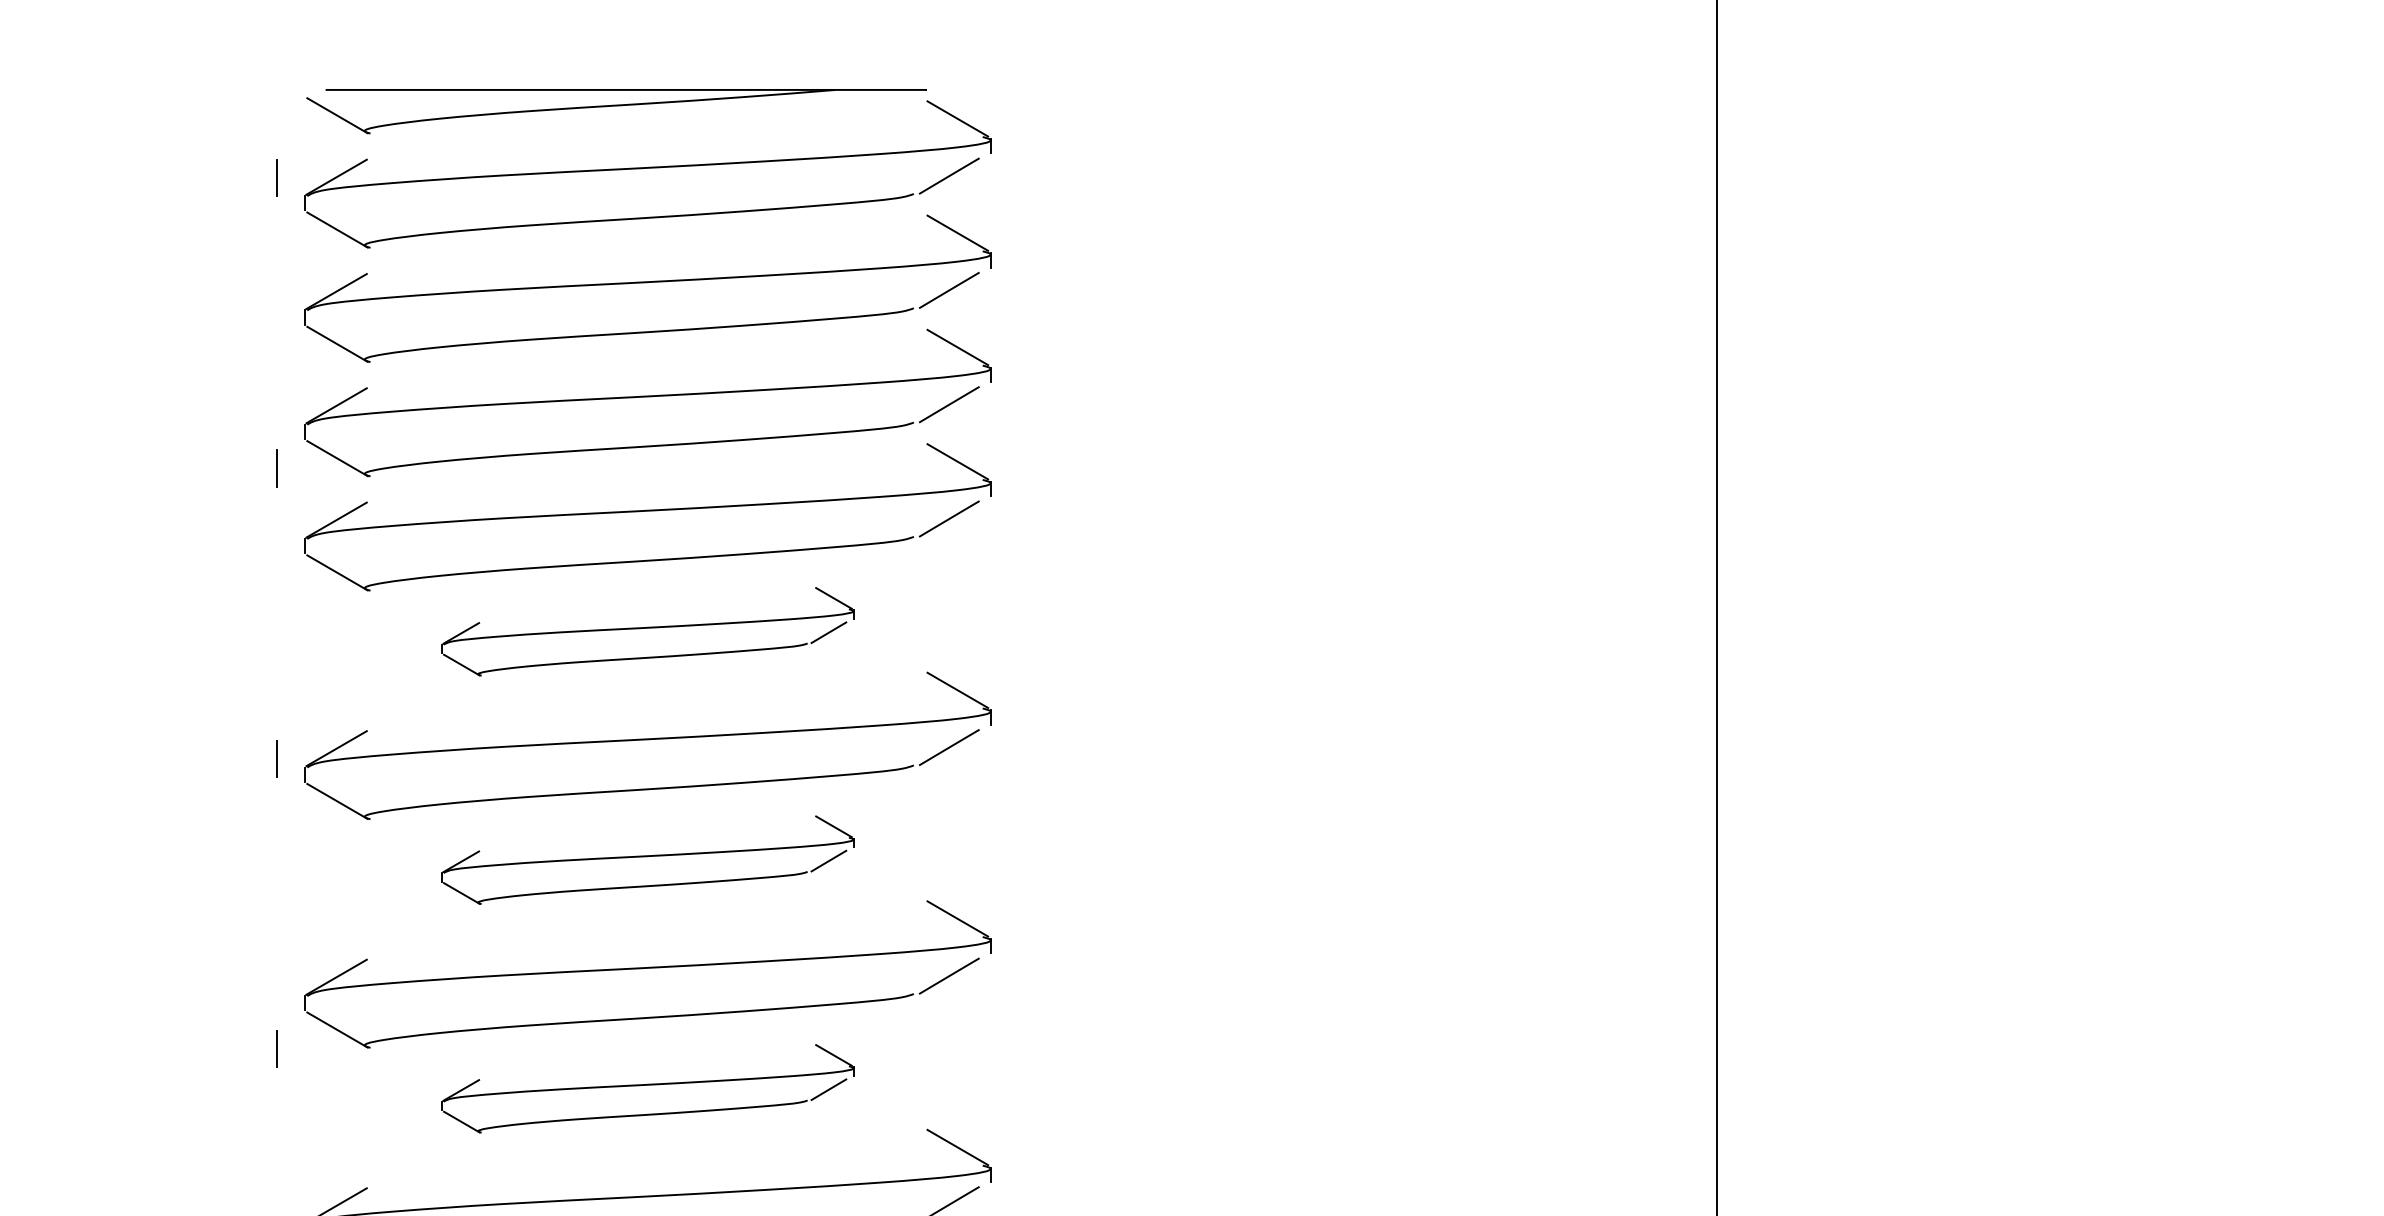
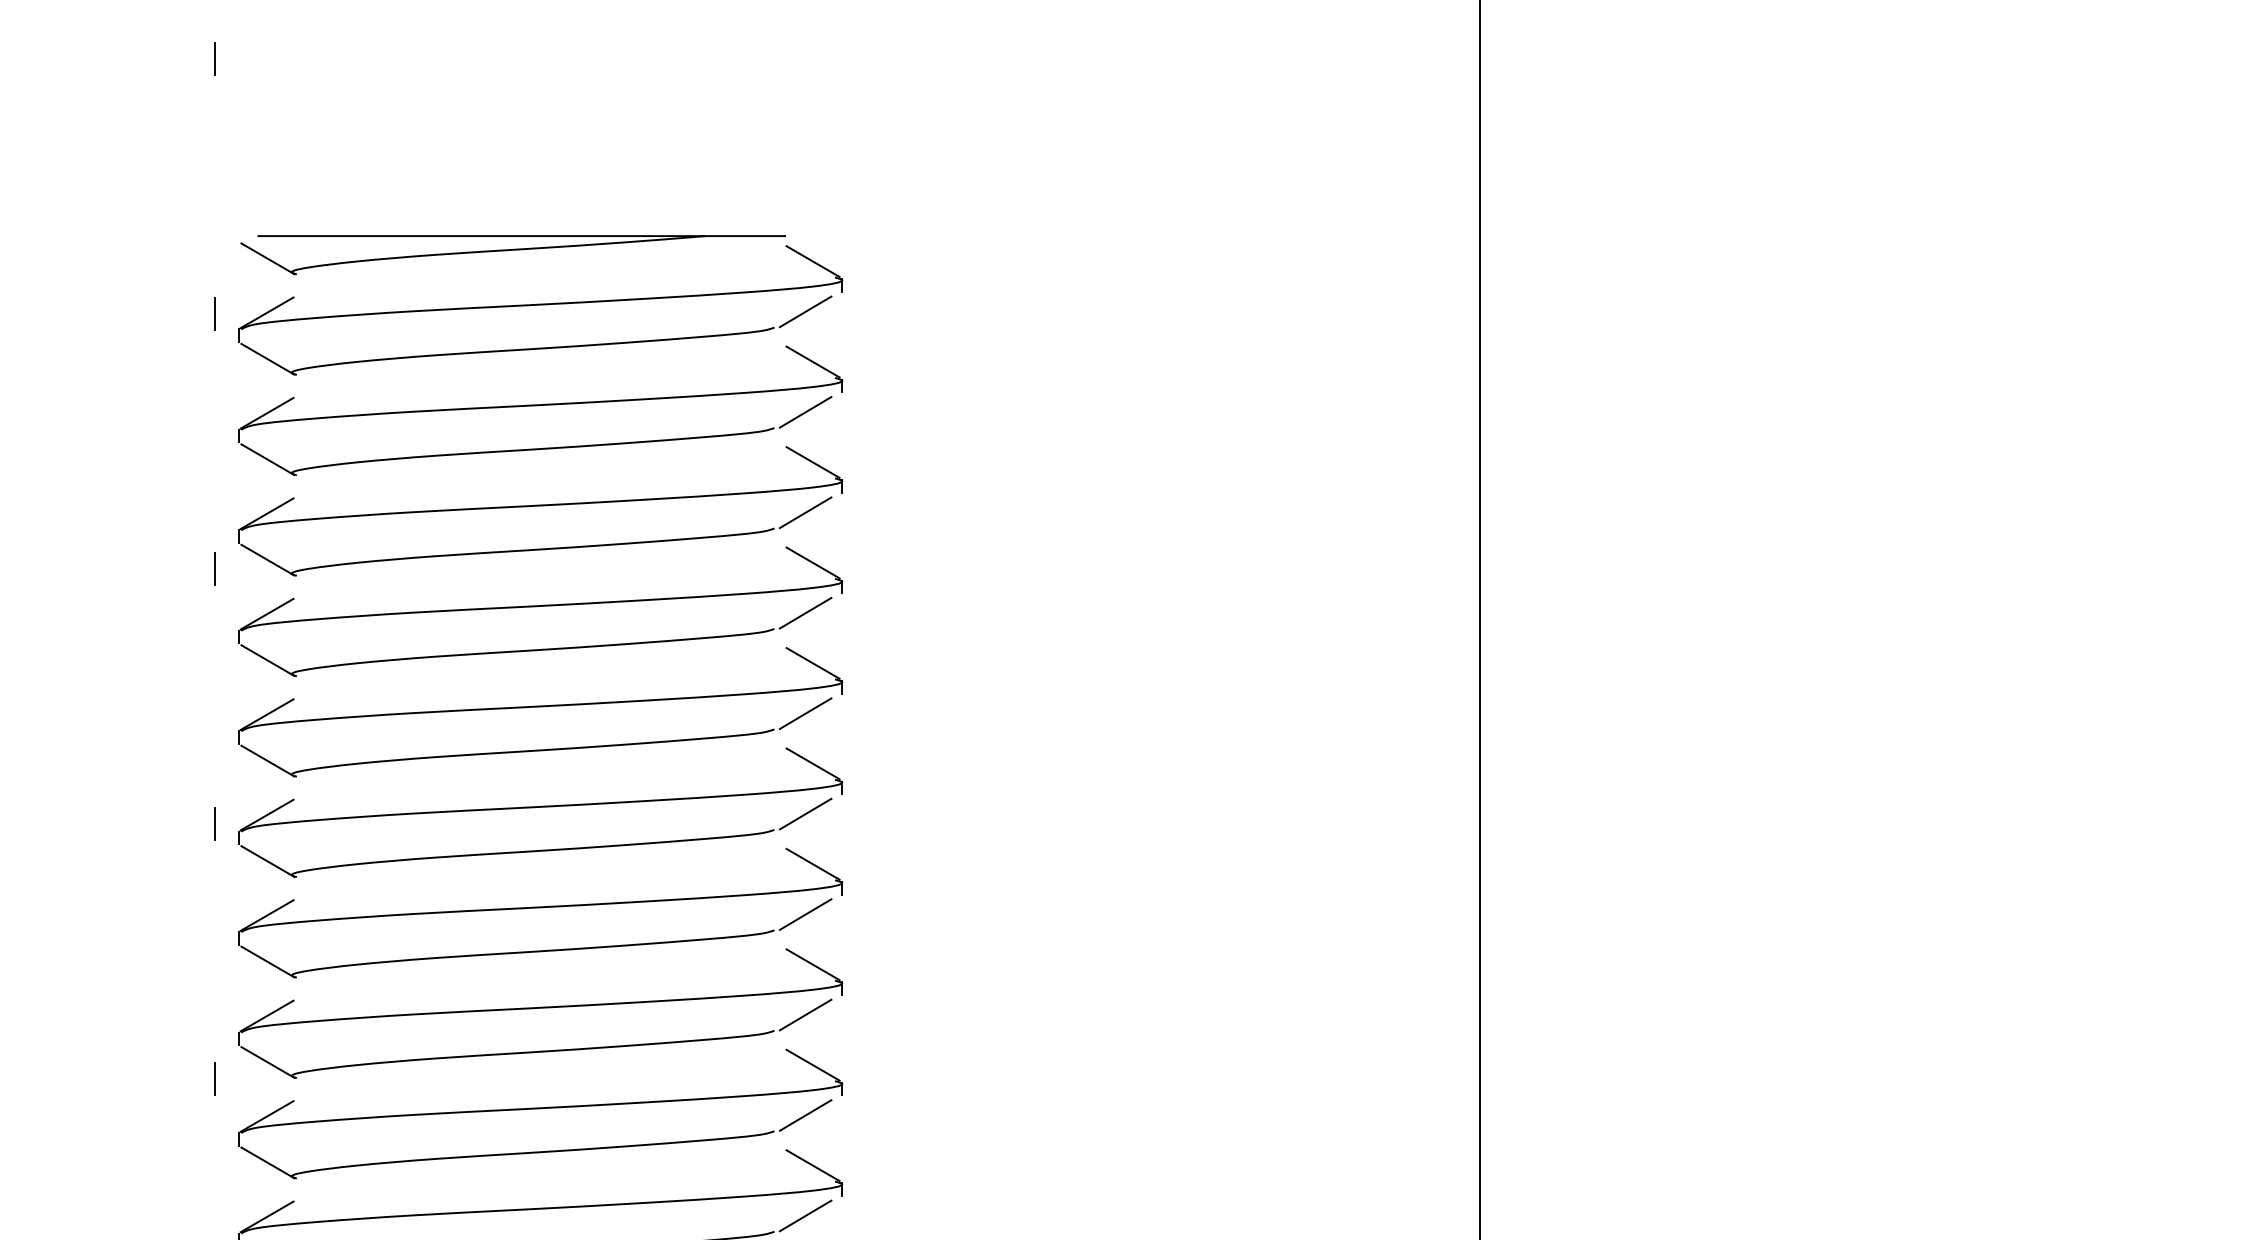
part: (647, 631) -> (540, 712), size x1.67
part: (647, 859) -> (540, 912), size x1.67
part: (647, 1088) -> (540, 1113), size x1.67

